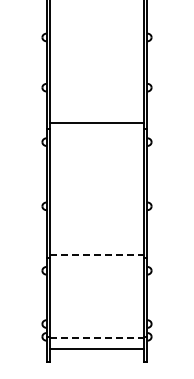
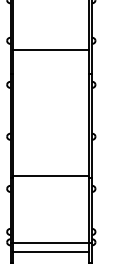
line: (96, 123) -> (50, 50), moved
line: (97, 255) -> (51, 176), dashed -> solid
line: (97, 337) -> (51, 242), dashed -> solid

